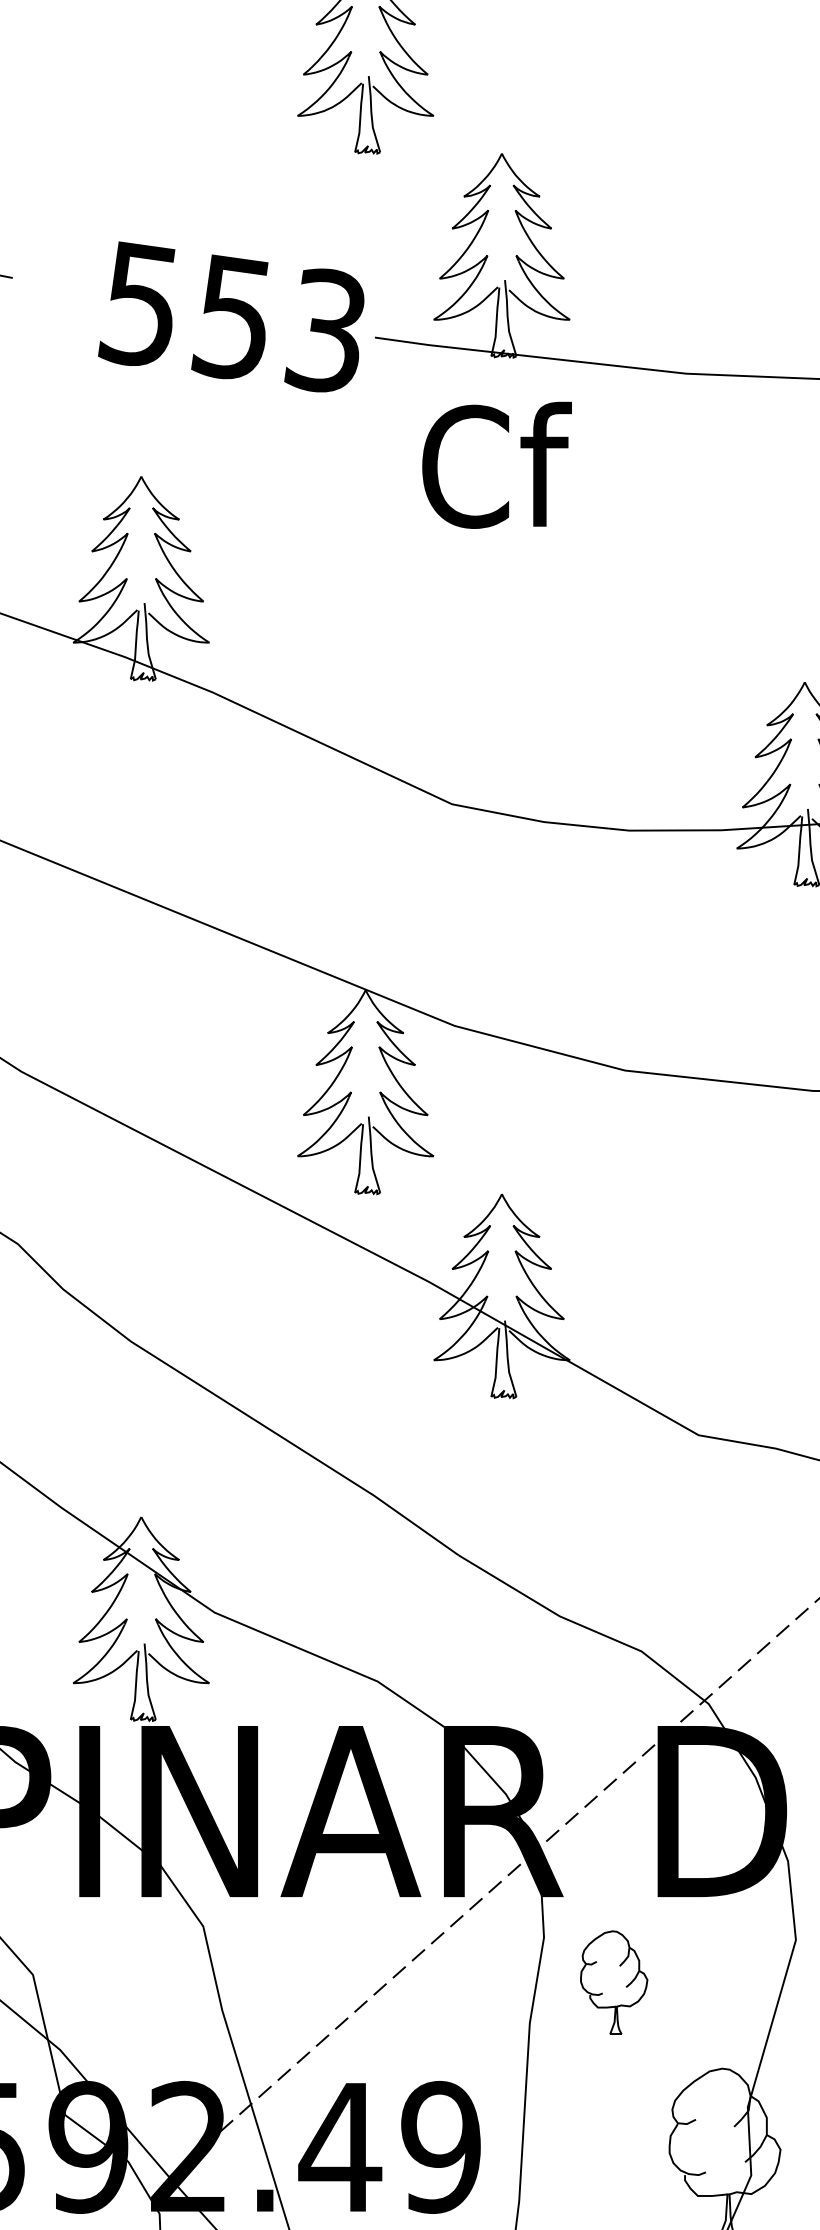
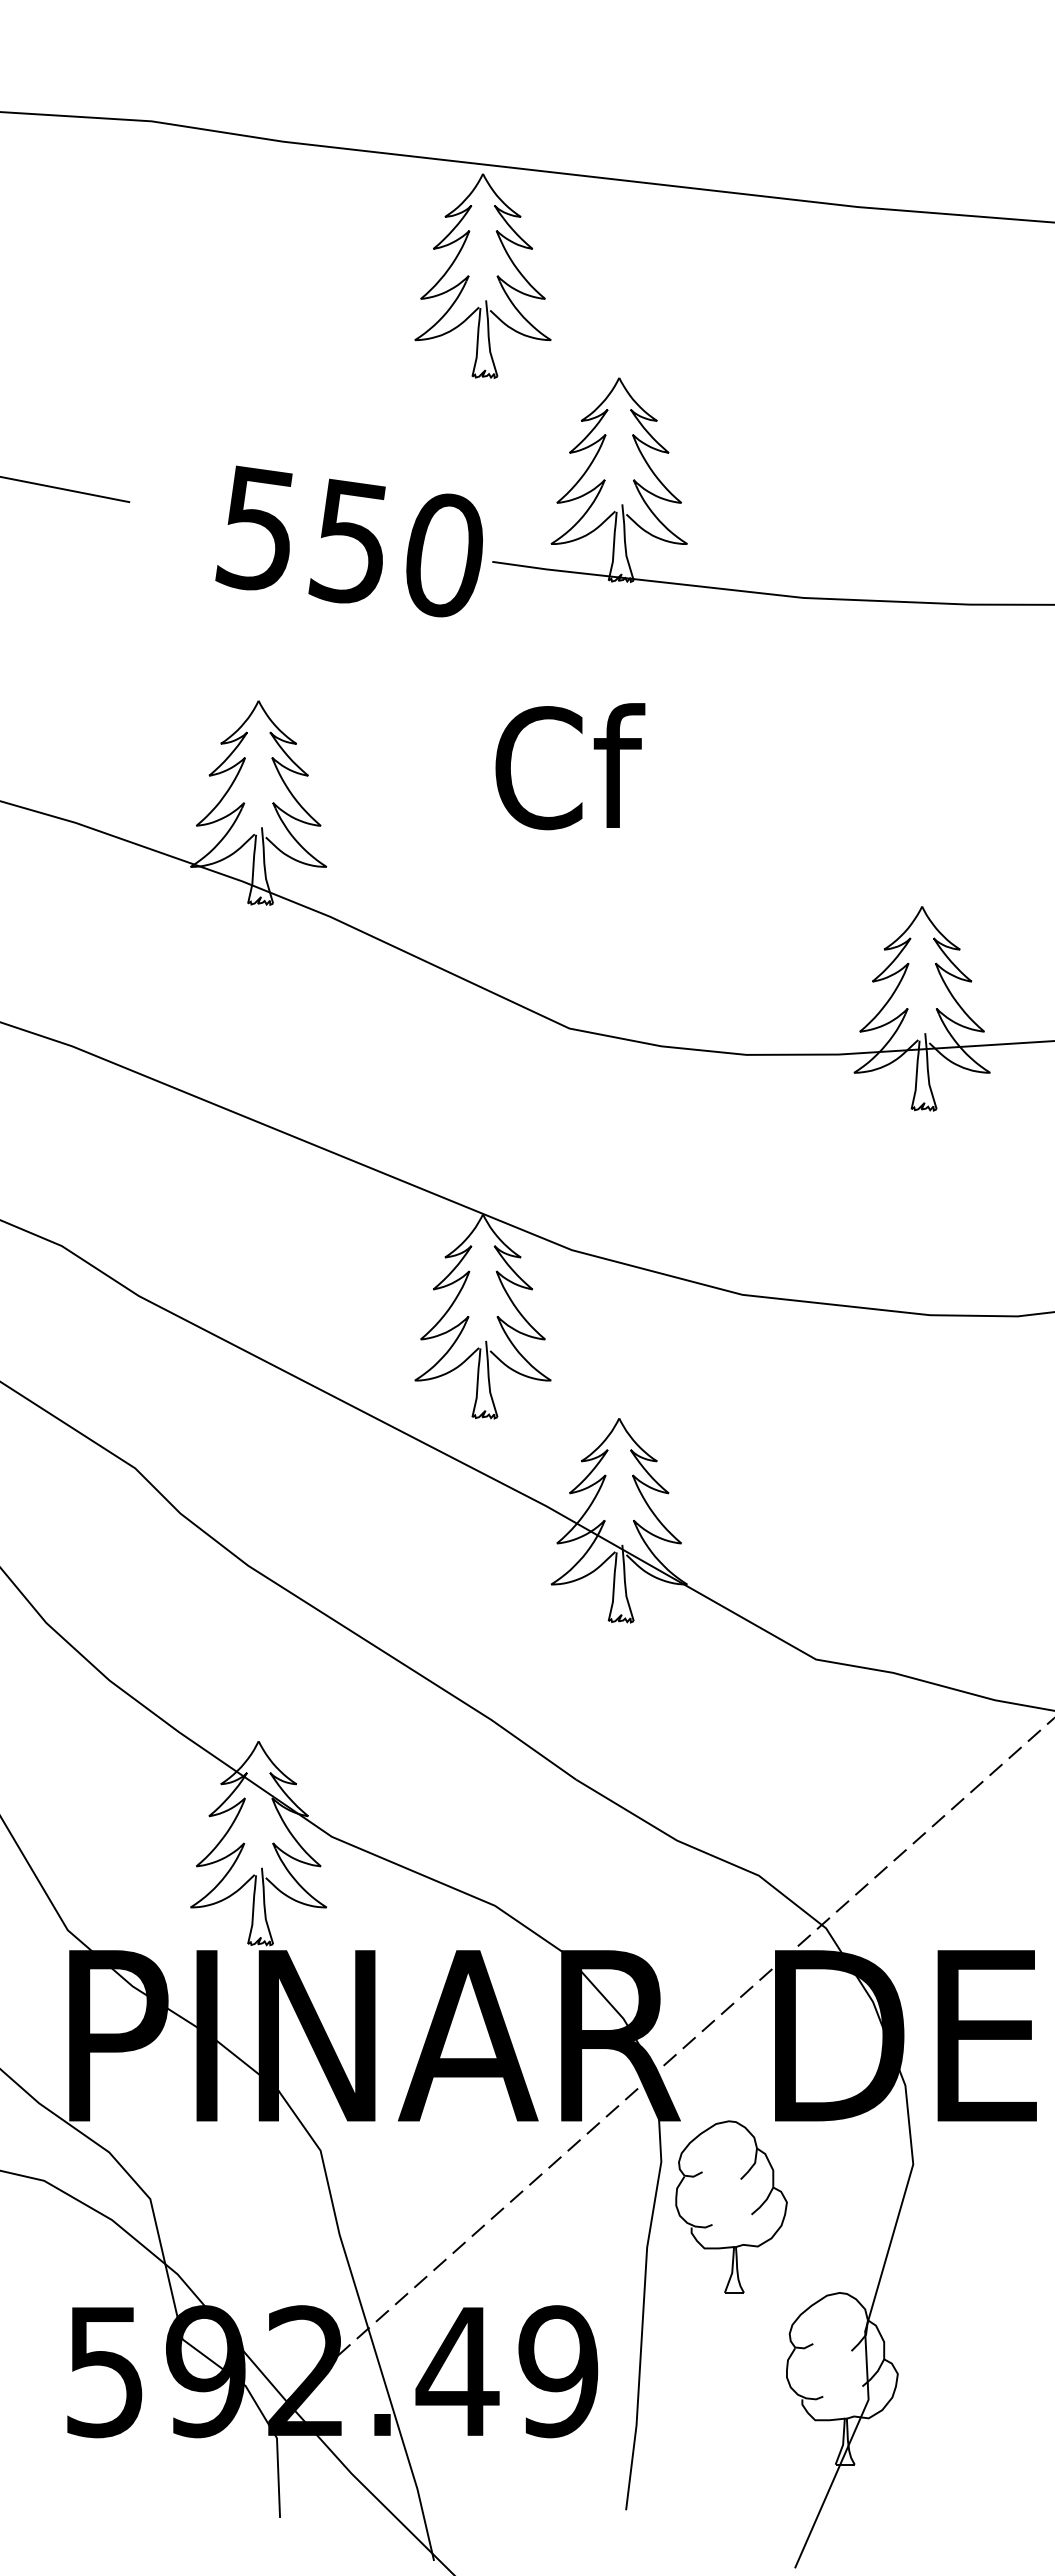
text: (325, 330) -> (442, 554), 553 -> 550
text: (497, 465) -> (570, 766), moved
part: (614, 1982) -> (731, 2206), size x1.67

